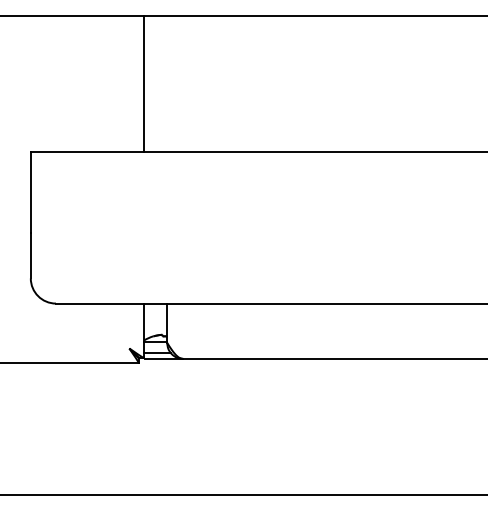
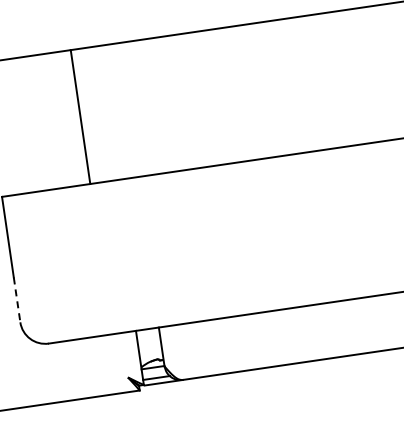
line: (144, 83) -> (80, 116), moved
line: (30, 255) -> (16, 299), solid -> dashed

